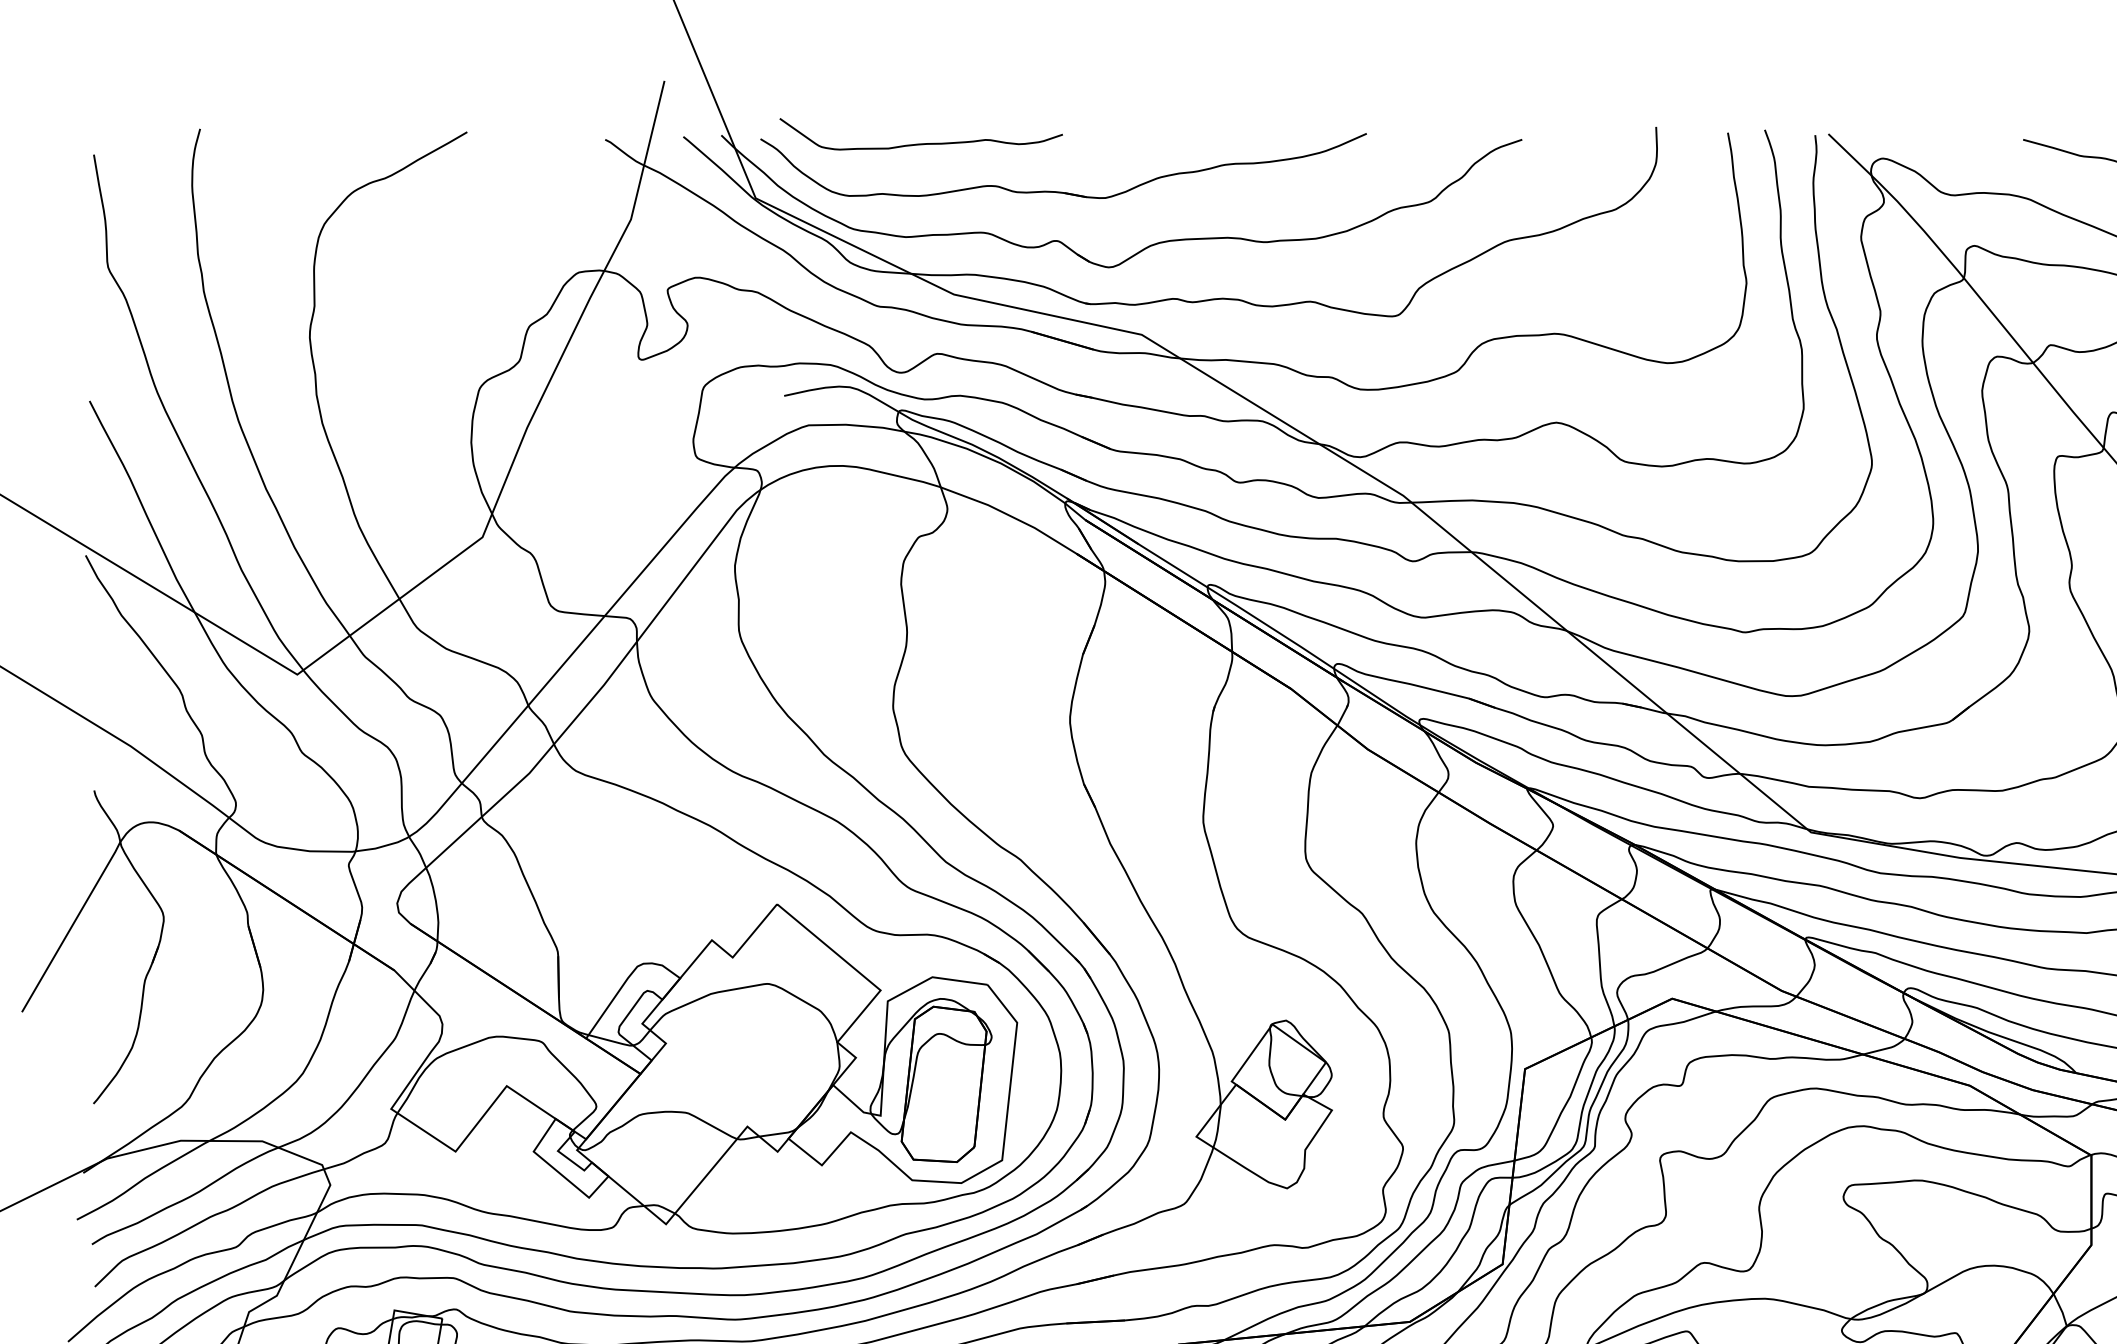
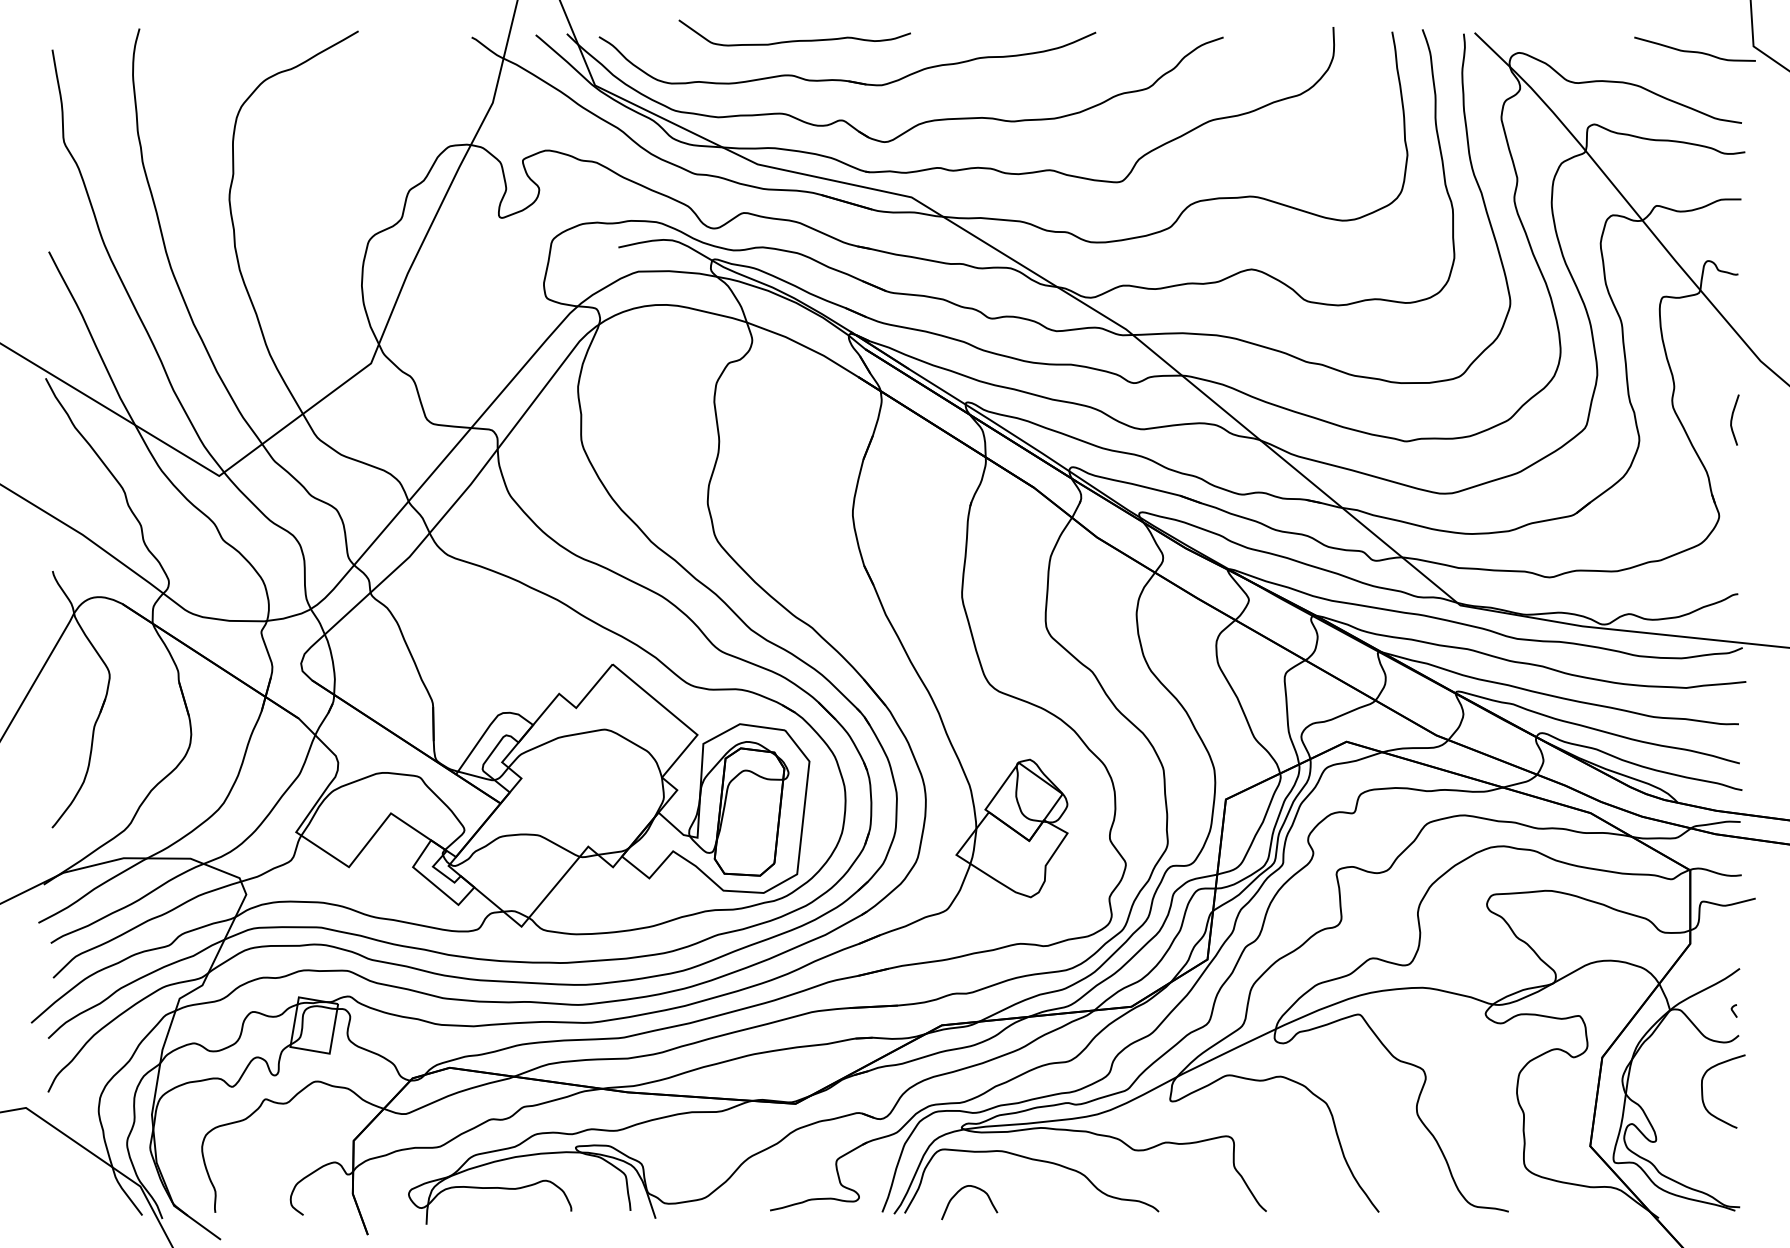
curve: (920, 143) -> (794, 40), moved

